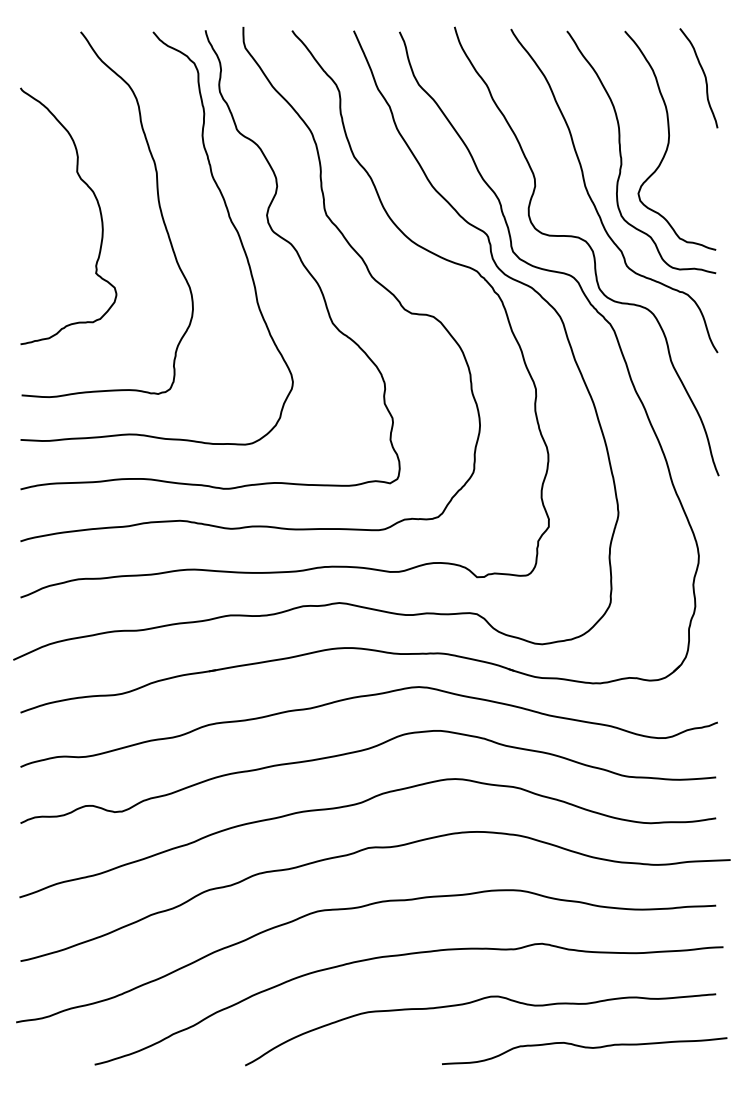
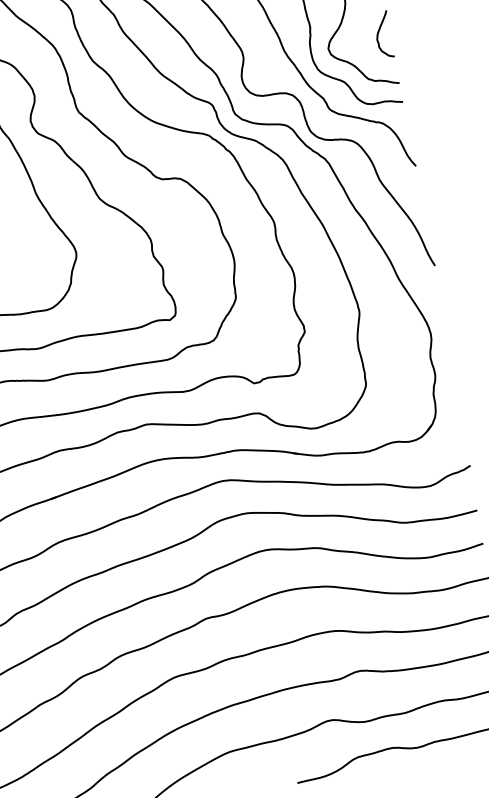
curve: (702, 185) -> (379, 32), added

